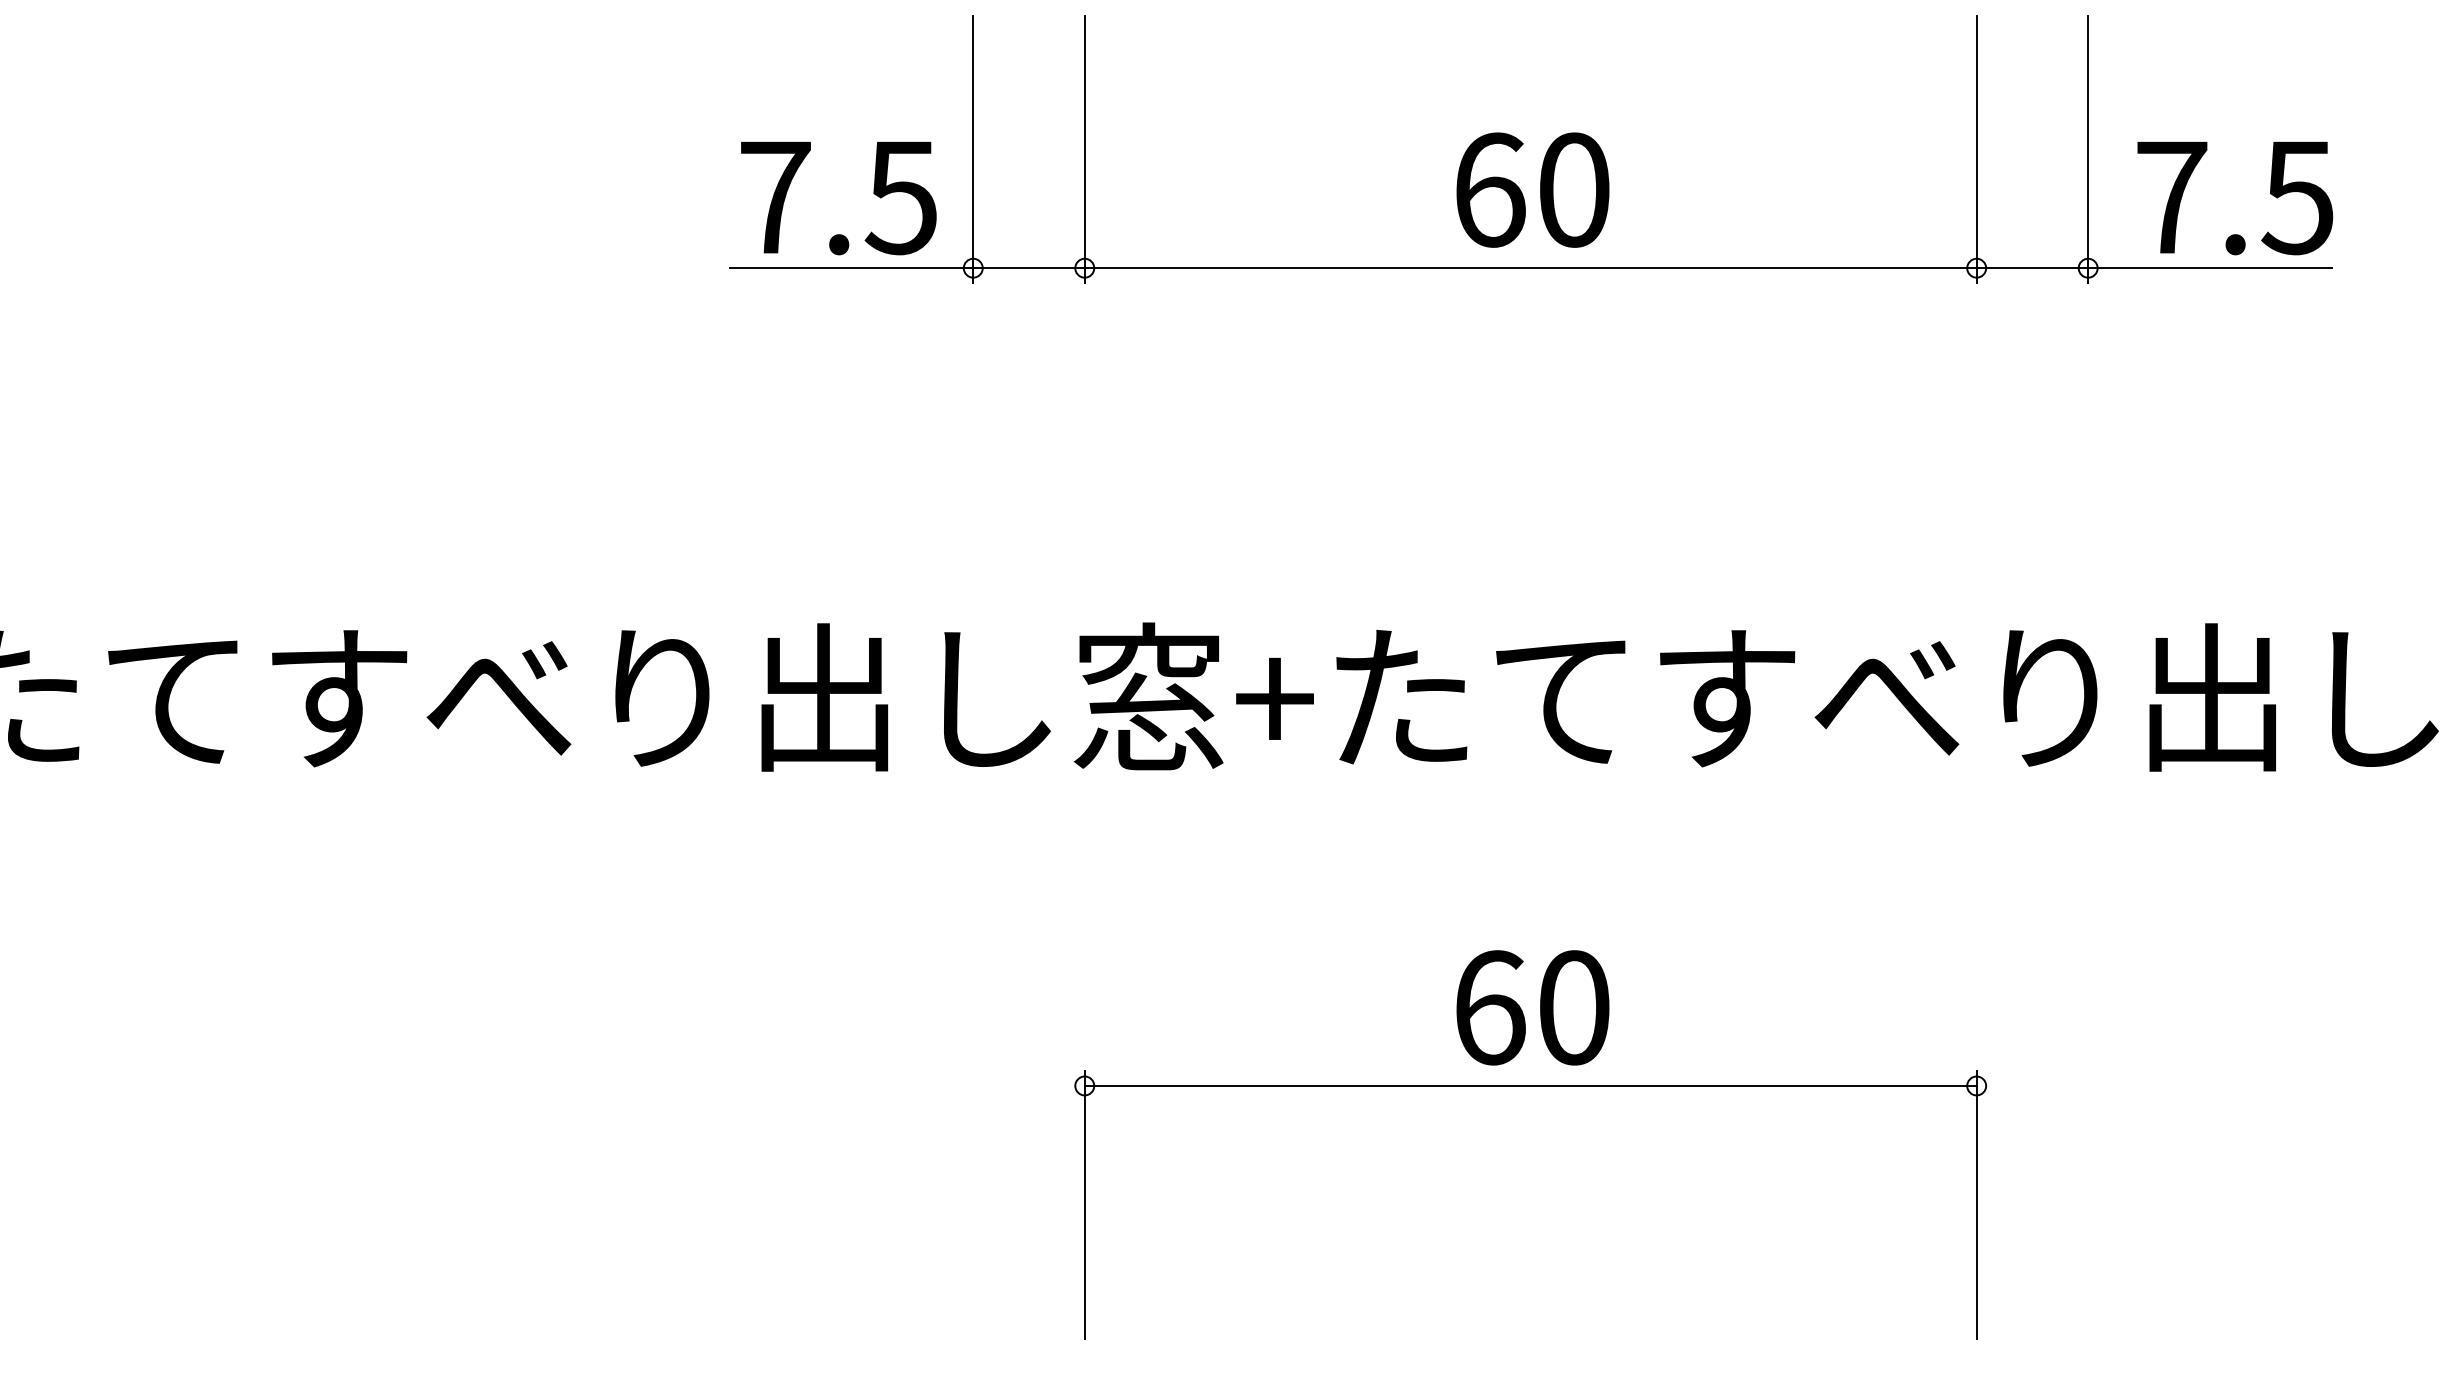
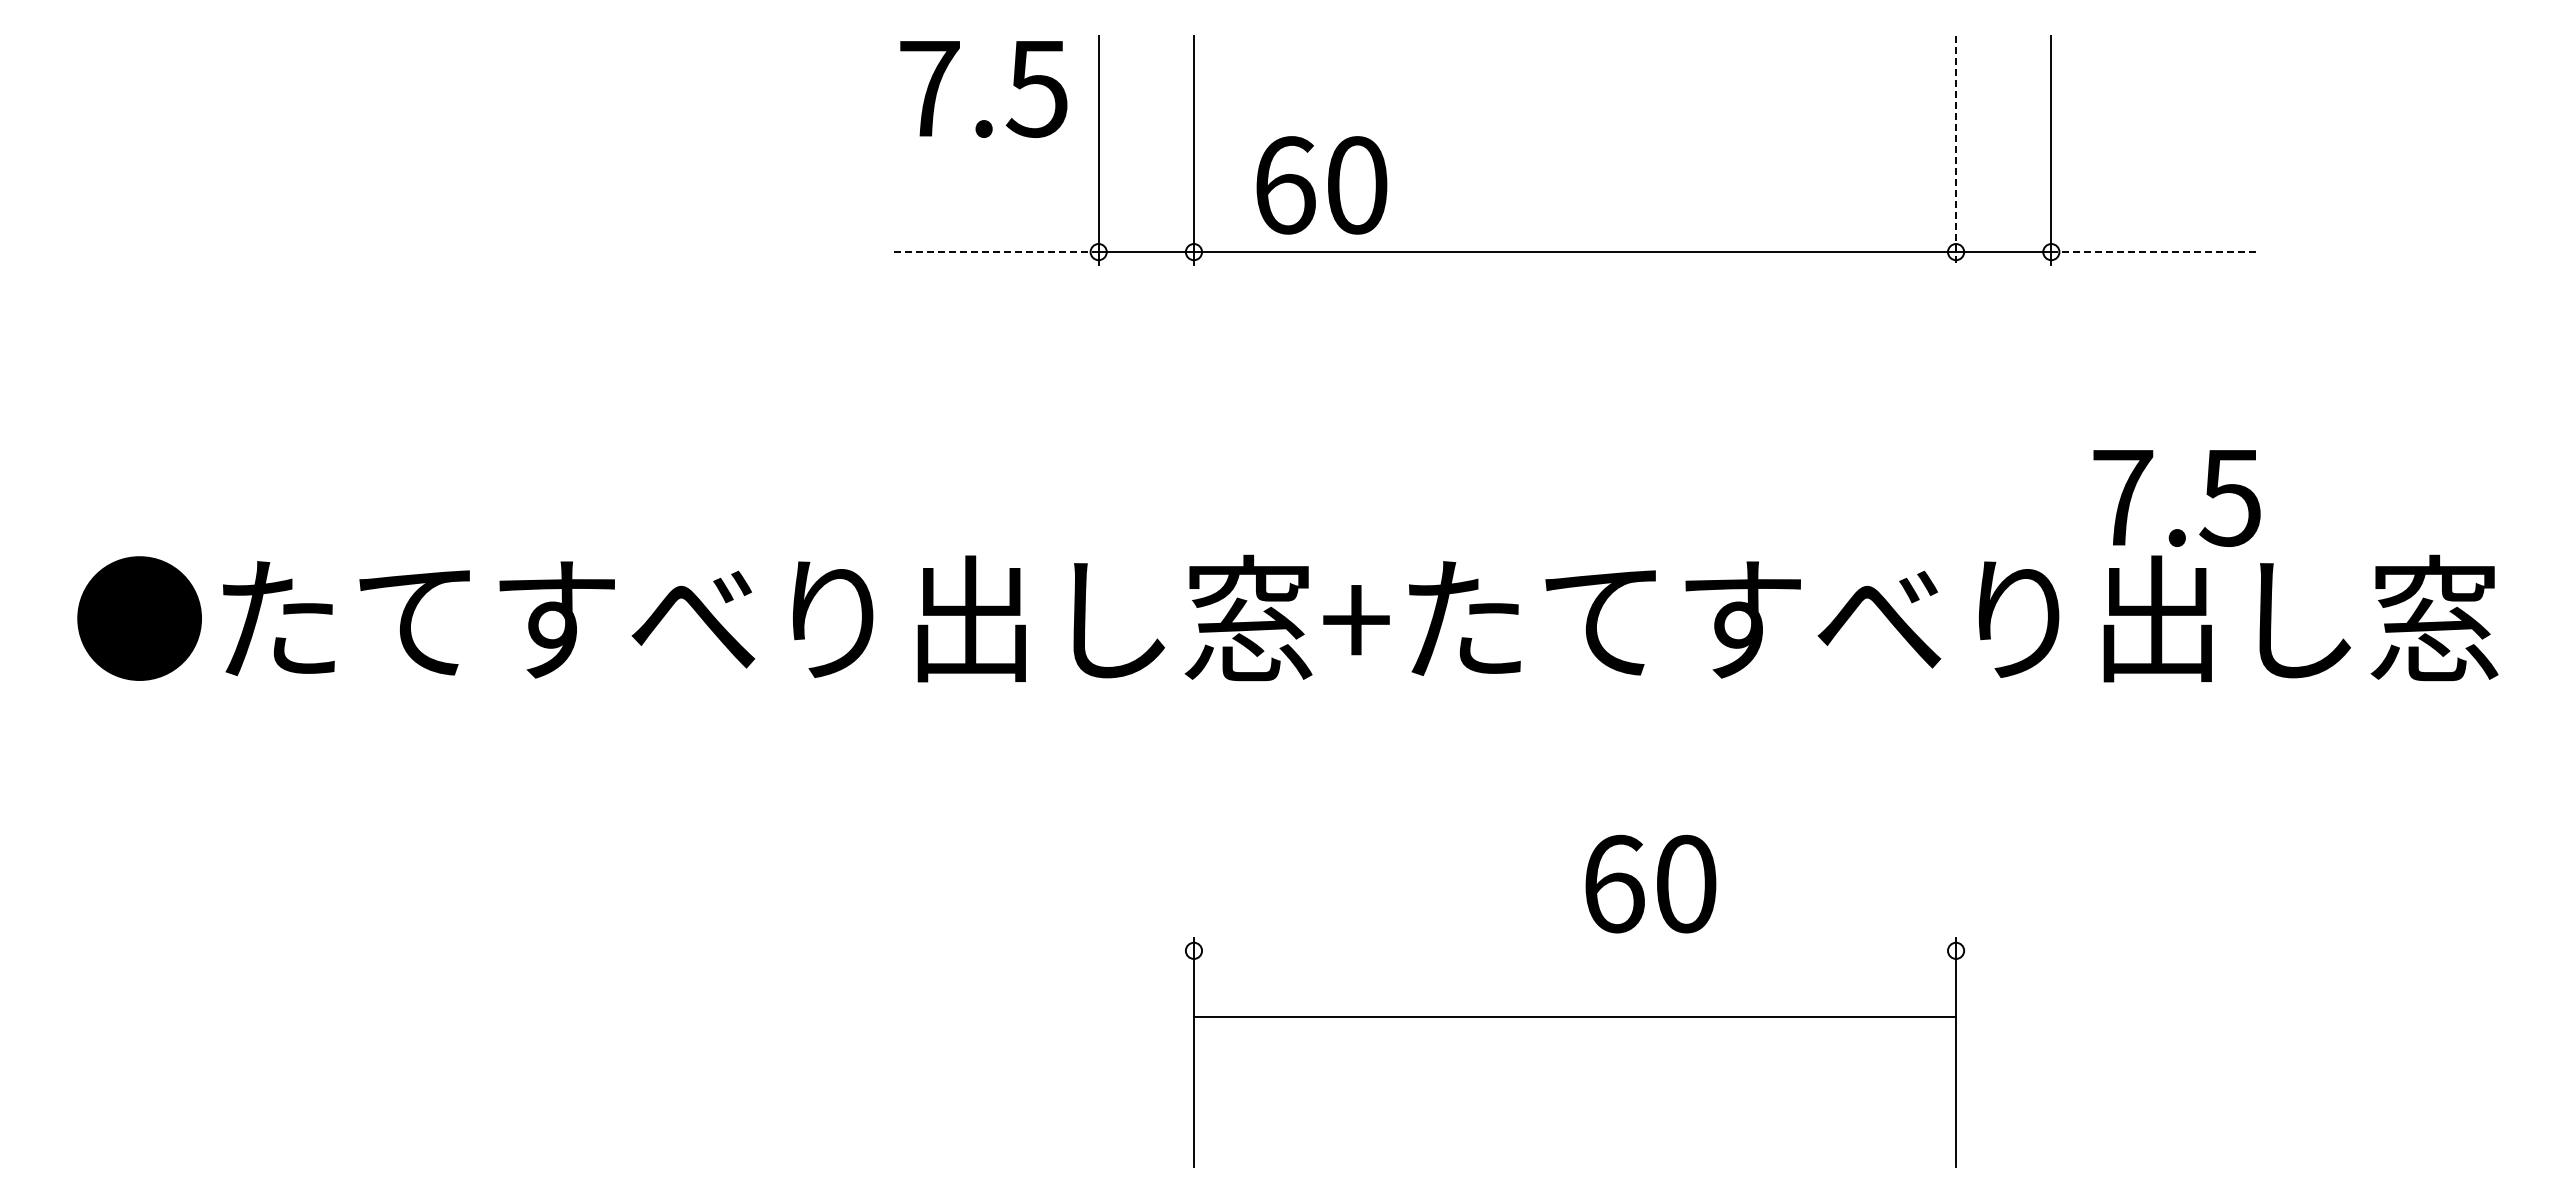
line: (1977, 150) -> (1956, 151), solid -> dashed
text: (1532, 190) -> (1321, 185), moved
text: (838, 198) -> (983, 89), moved
text: (2234, 198) -> (2176, 498), moved
line: (851, 268) -> (994, 252), solid -> dashed
line: (2210, 268) -> (2155, 252), solid -> dashed
text: (1532, 1007) -> (1650, 883), moved
line: (1530, 1085) -> (1574, 1016), moved

